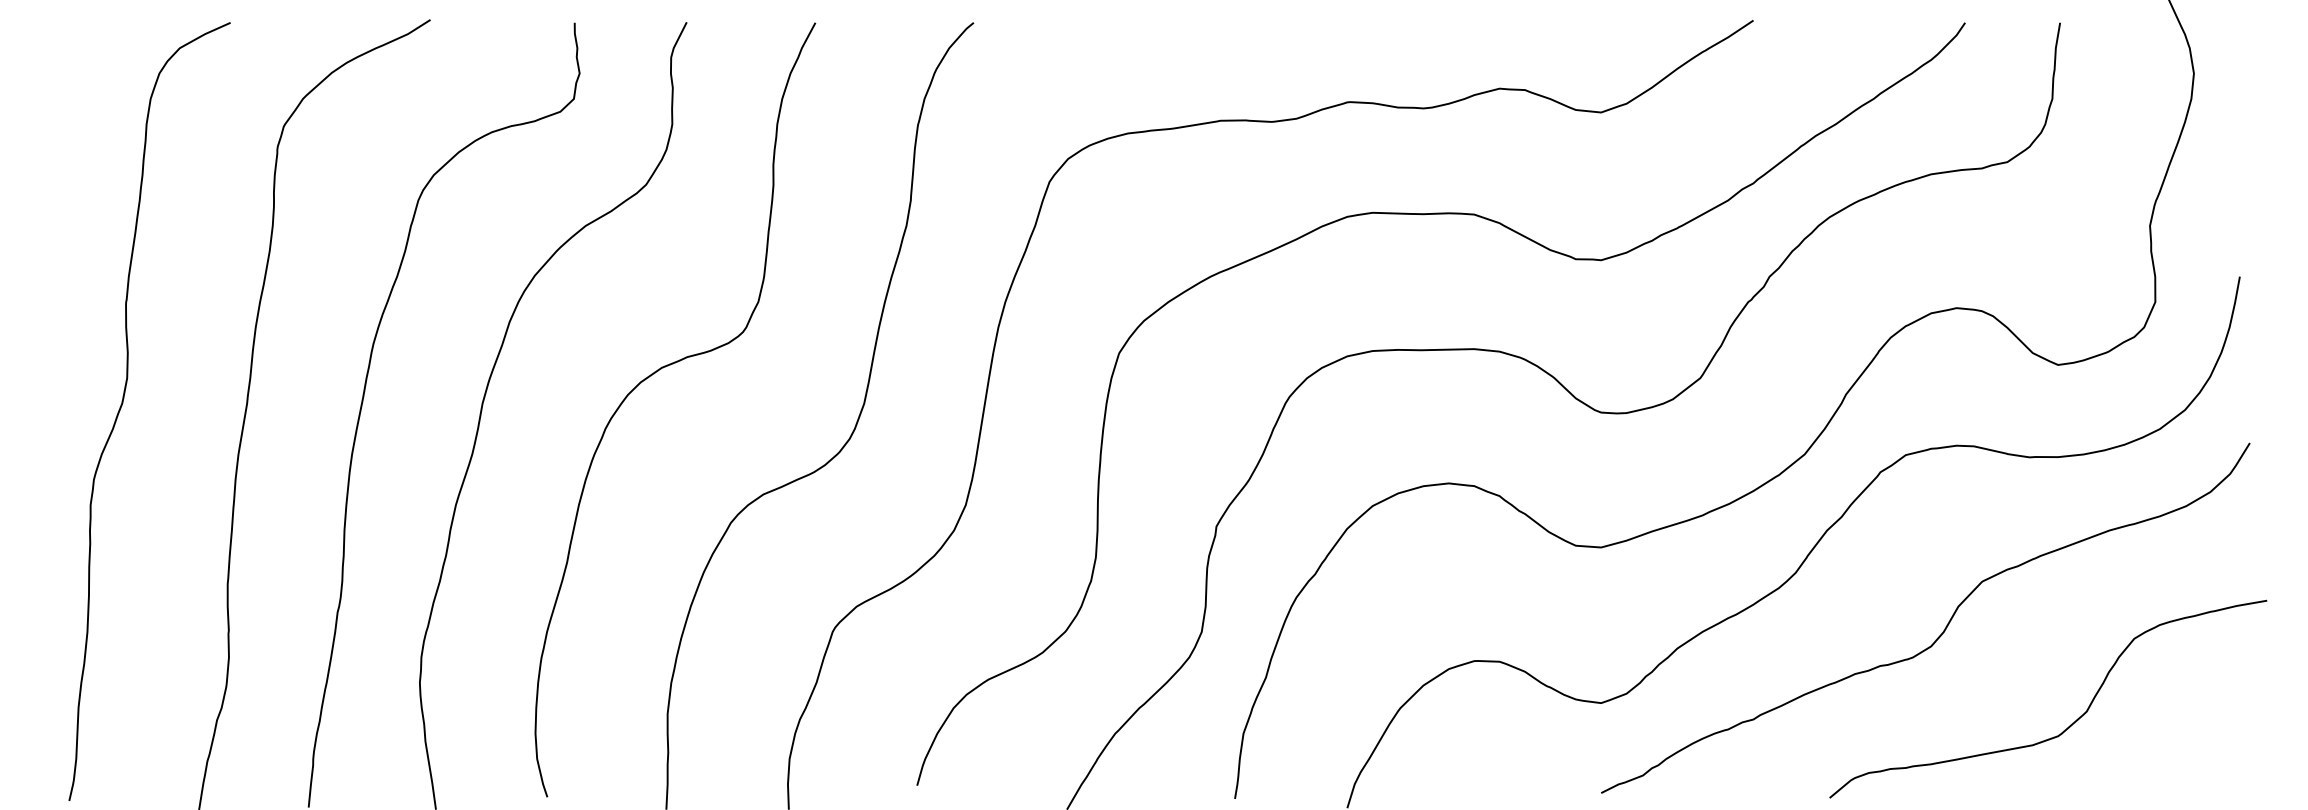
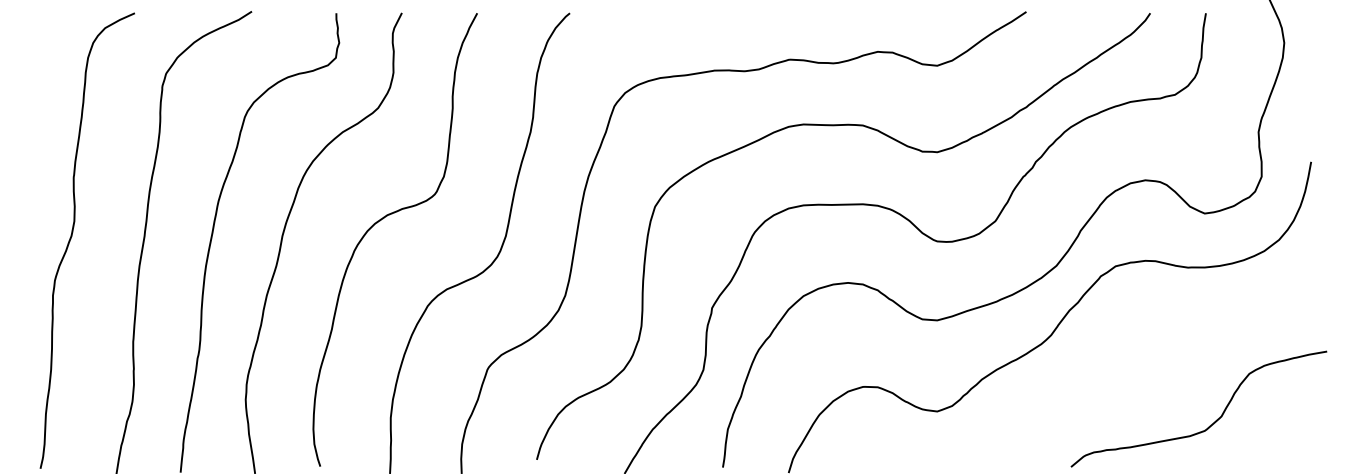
curve: (1941, 631) -> (1136, 369), removed

